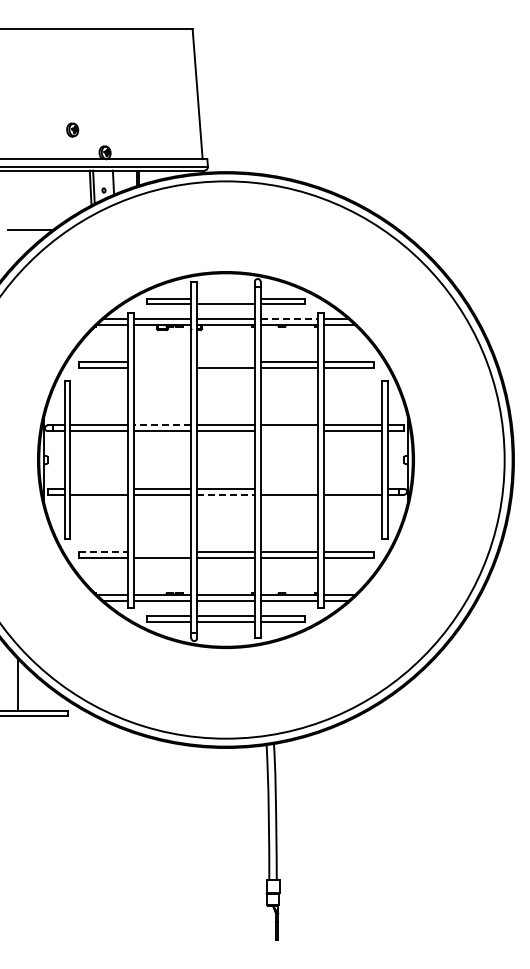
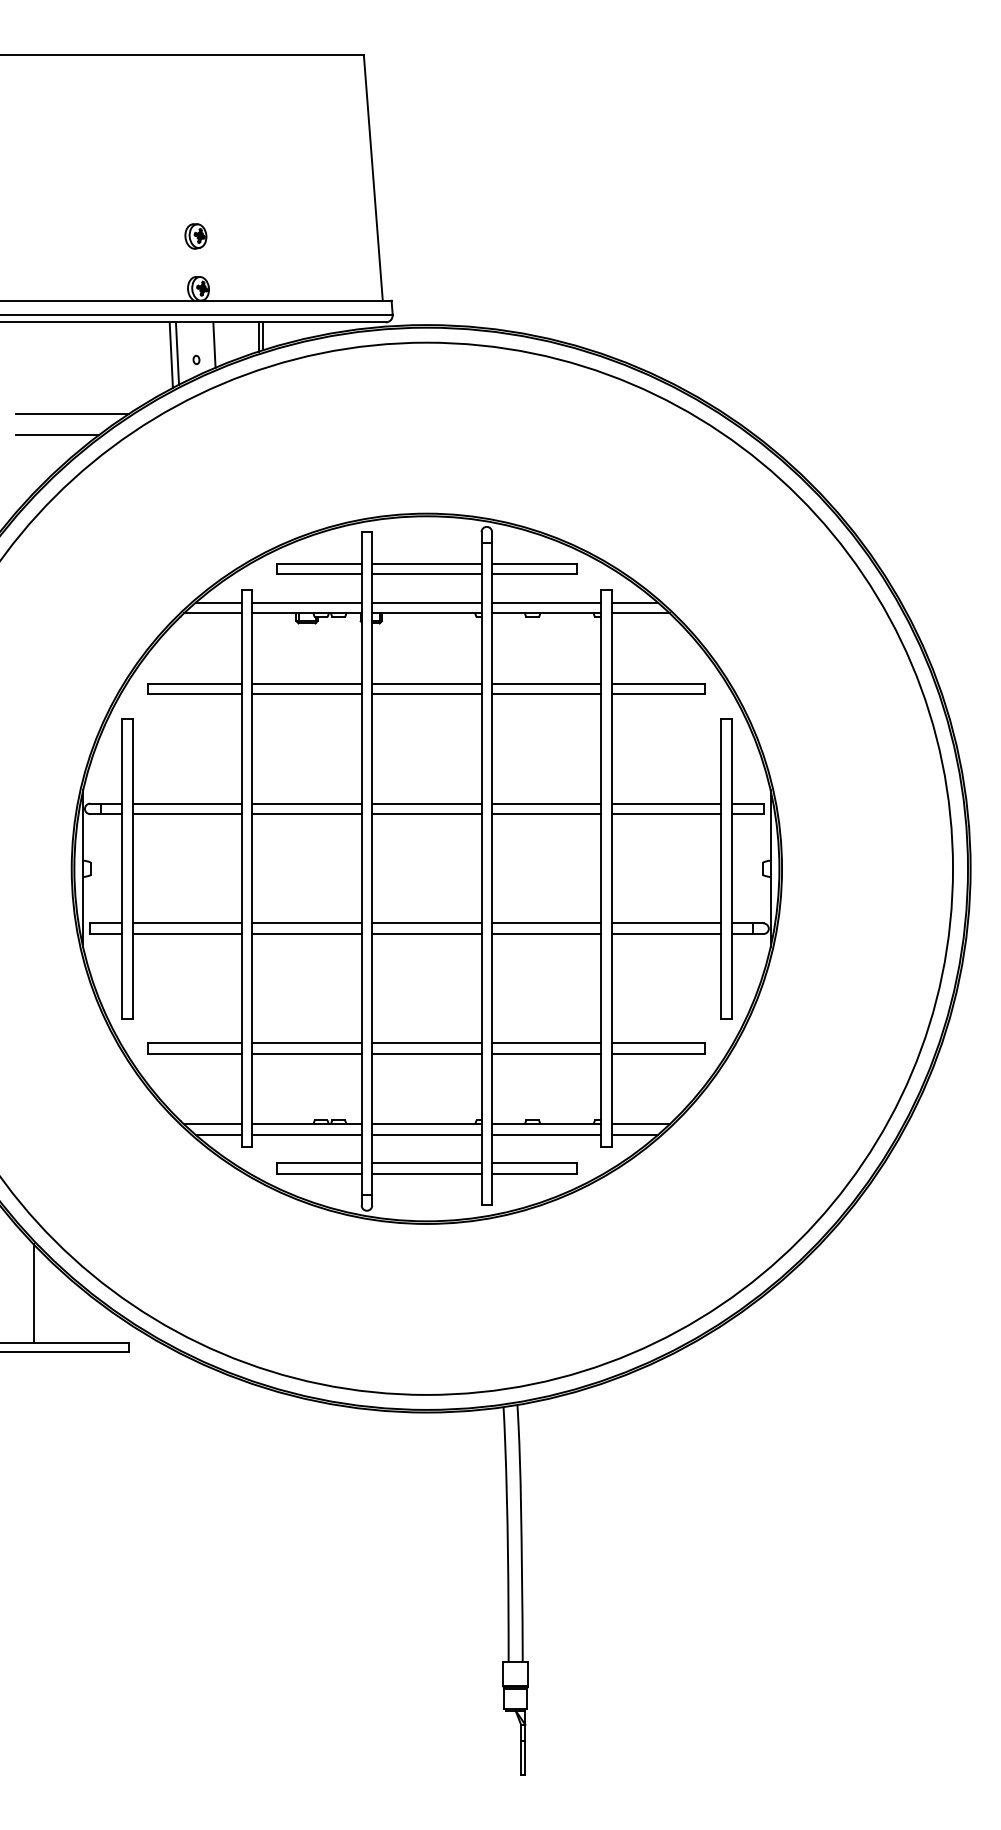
part: (72, 129) -> (195, 235), moved
line: (38, 219) -> (72, 414), added
line: (225, 298) -> (425, 563), added
line: (289, 319) -> (546, 603), dashed -> solid
line: (162, 362) -> (306, 684), added
line: (225, 362) -> (425, 684), added
line: (162, 367) -> (306, 694), added
line: (162, 425) -> (306, 803), dashed -> solid
line: (289, 431) -> (546, 814), added
line: (99, 488) -> (188, 922), added
line: (289, 488) -> (546, 922), added
line: (352, 488) -> (665, 922), added
line: (226, 494) -> (427, 933), dashed -> solid
line: (103, 552) -> (195, 1043), dashed -> solid
line: (162, 552) -> (306, 1043), added

